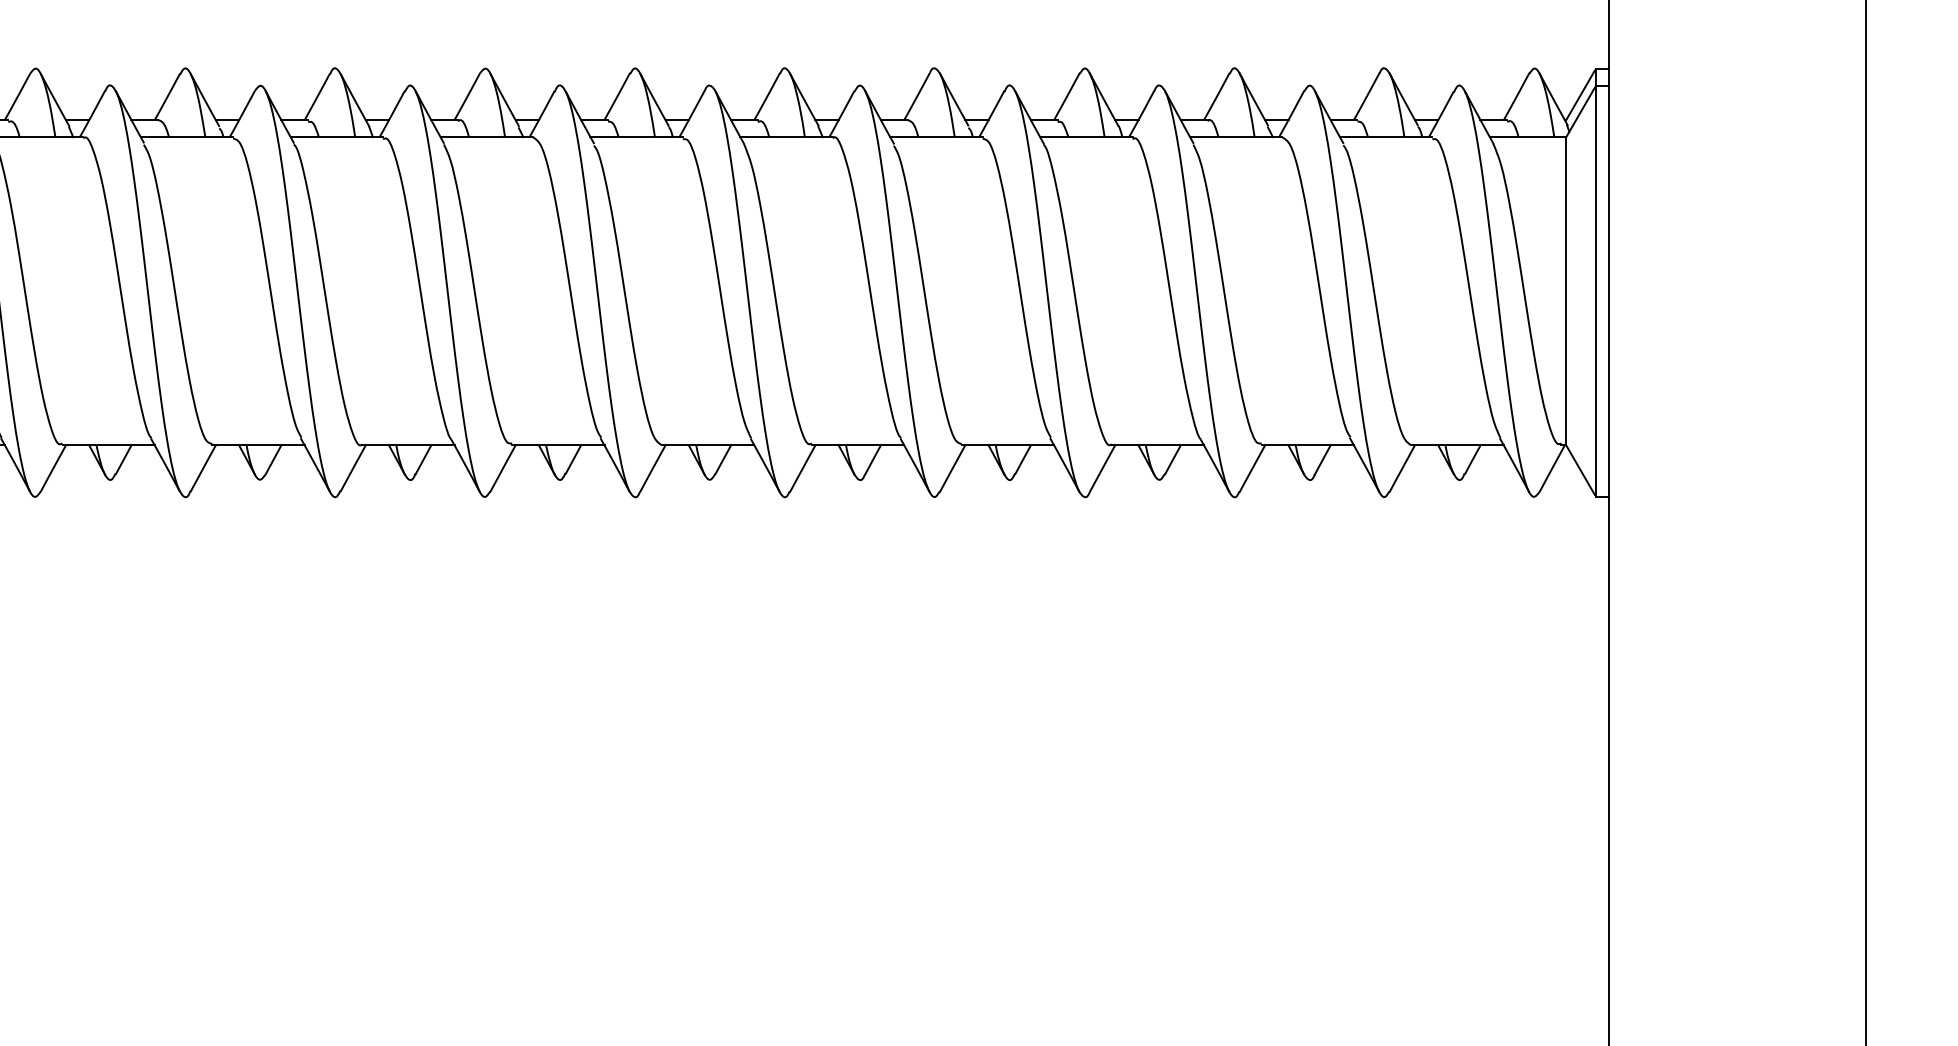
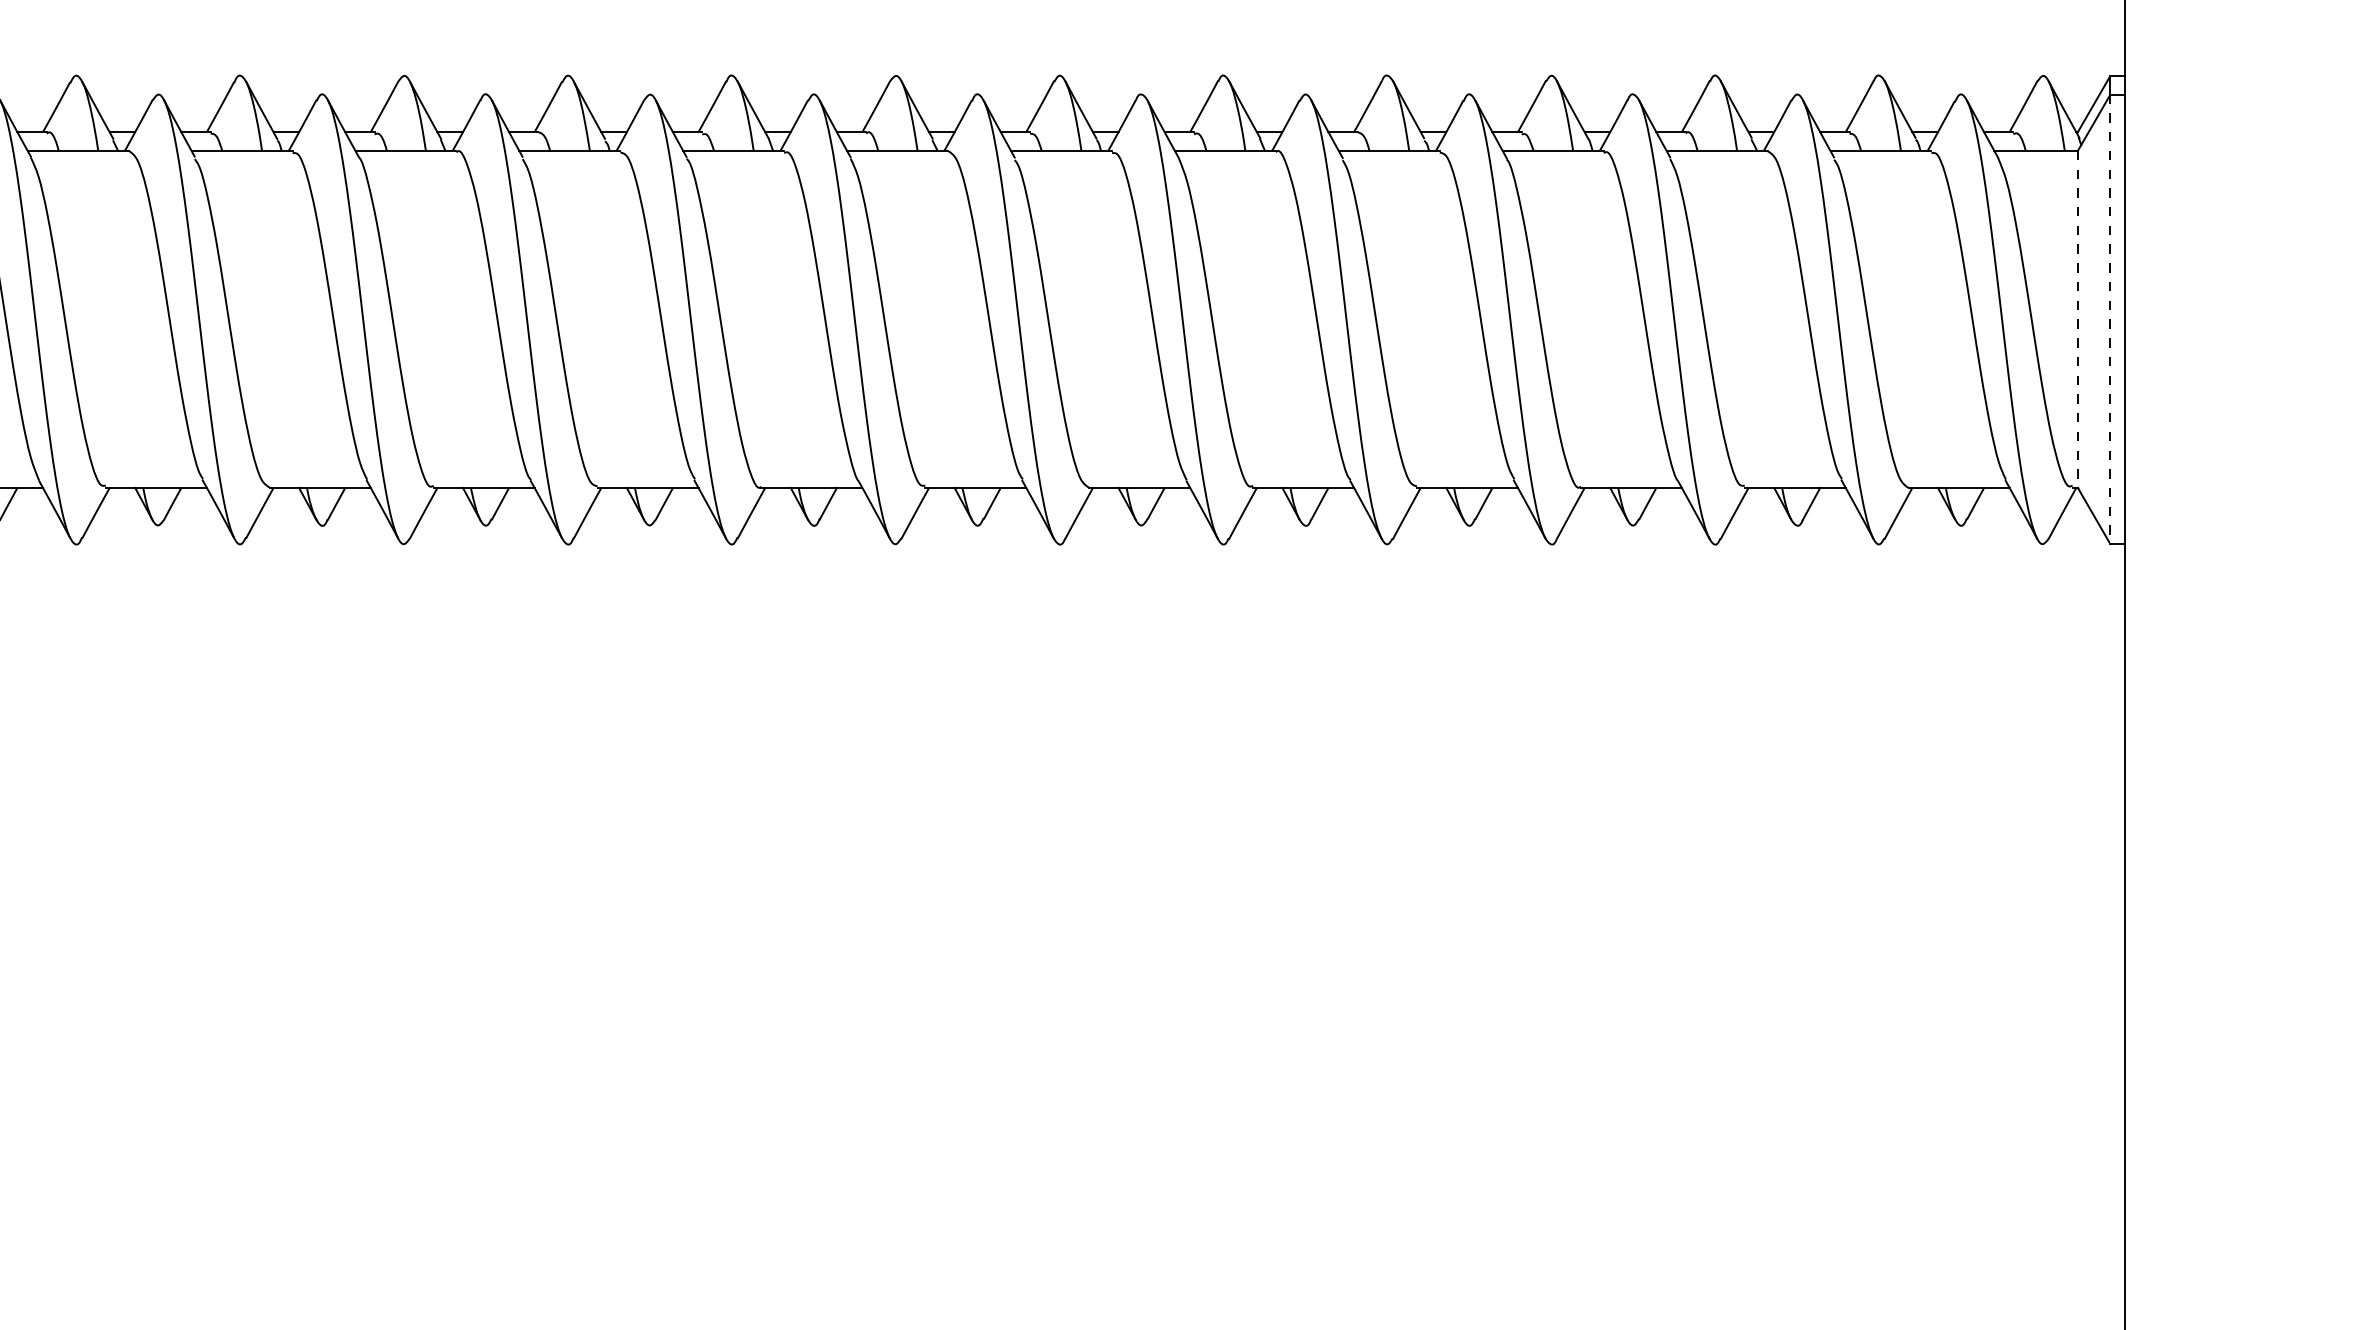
line: (1565, 291) -> (2077, 319), solid -> dashed
line: (1596, 291) -> (2110, 319), solid -> dashed

